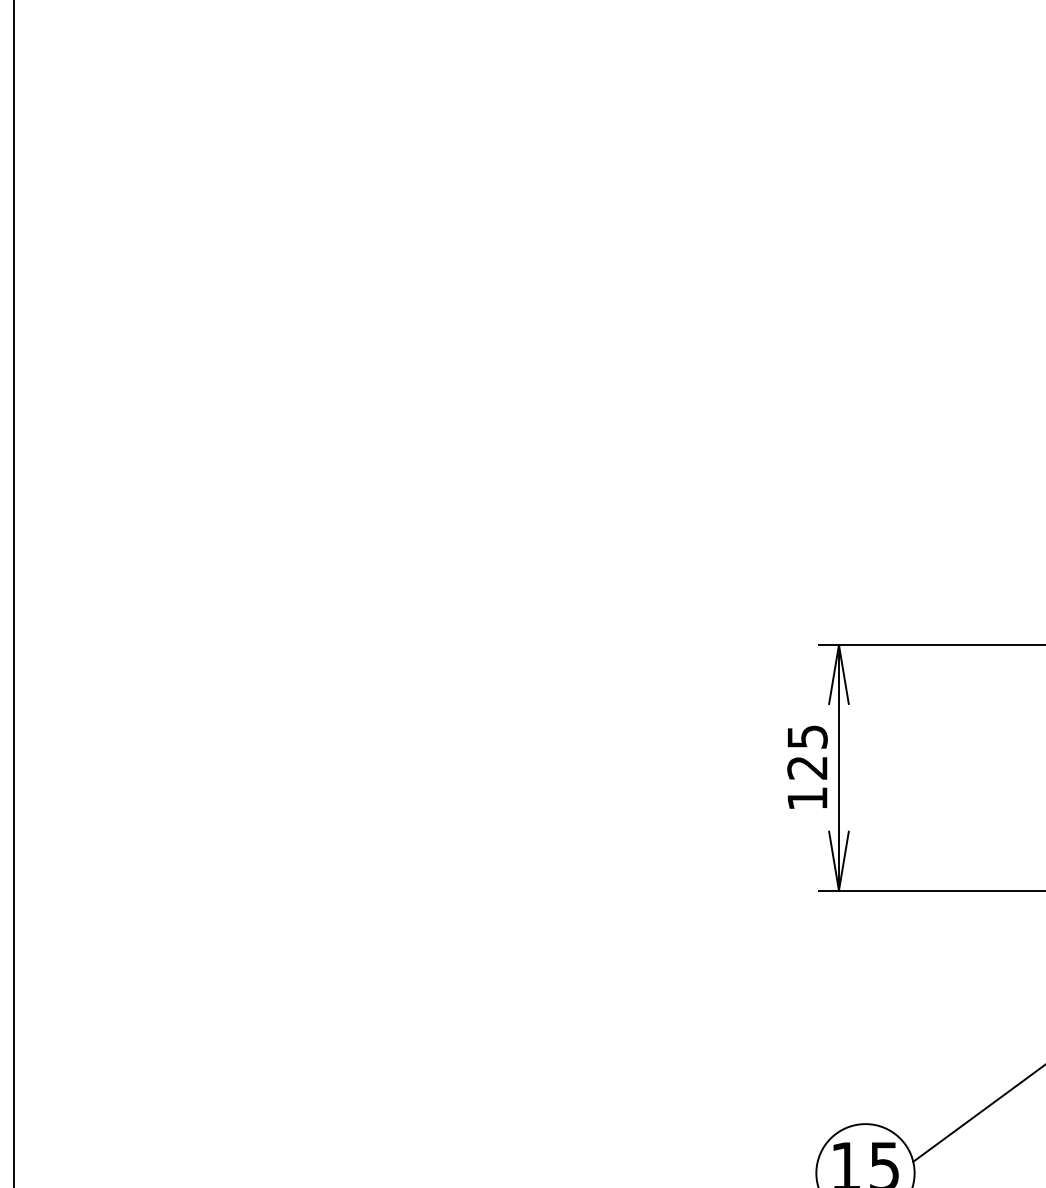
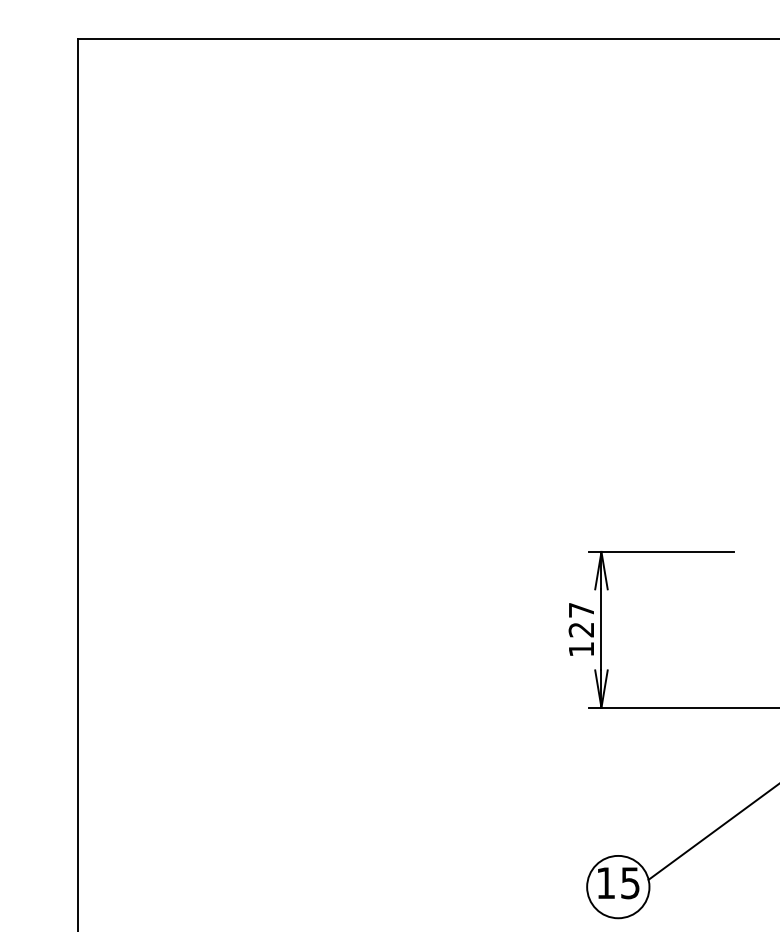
text: (807, 737) -> (581, 610), 125 -> 127

